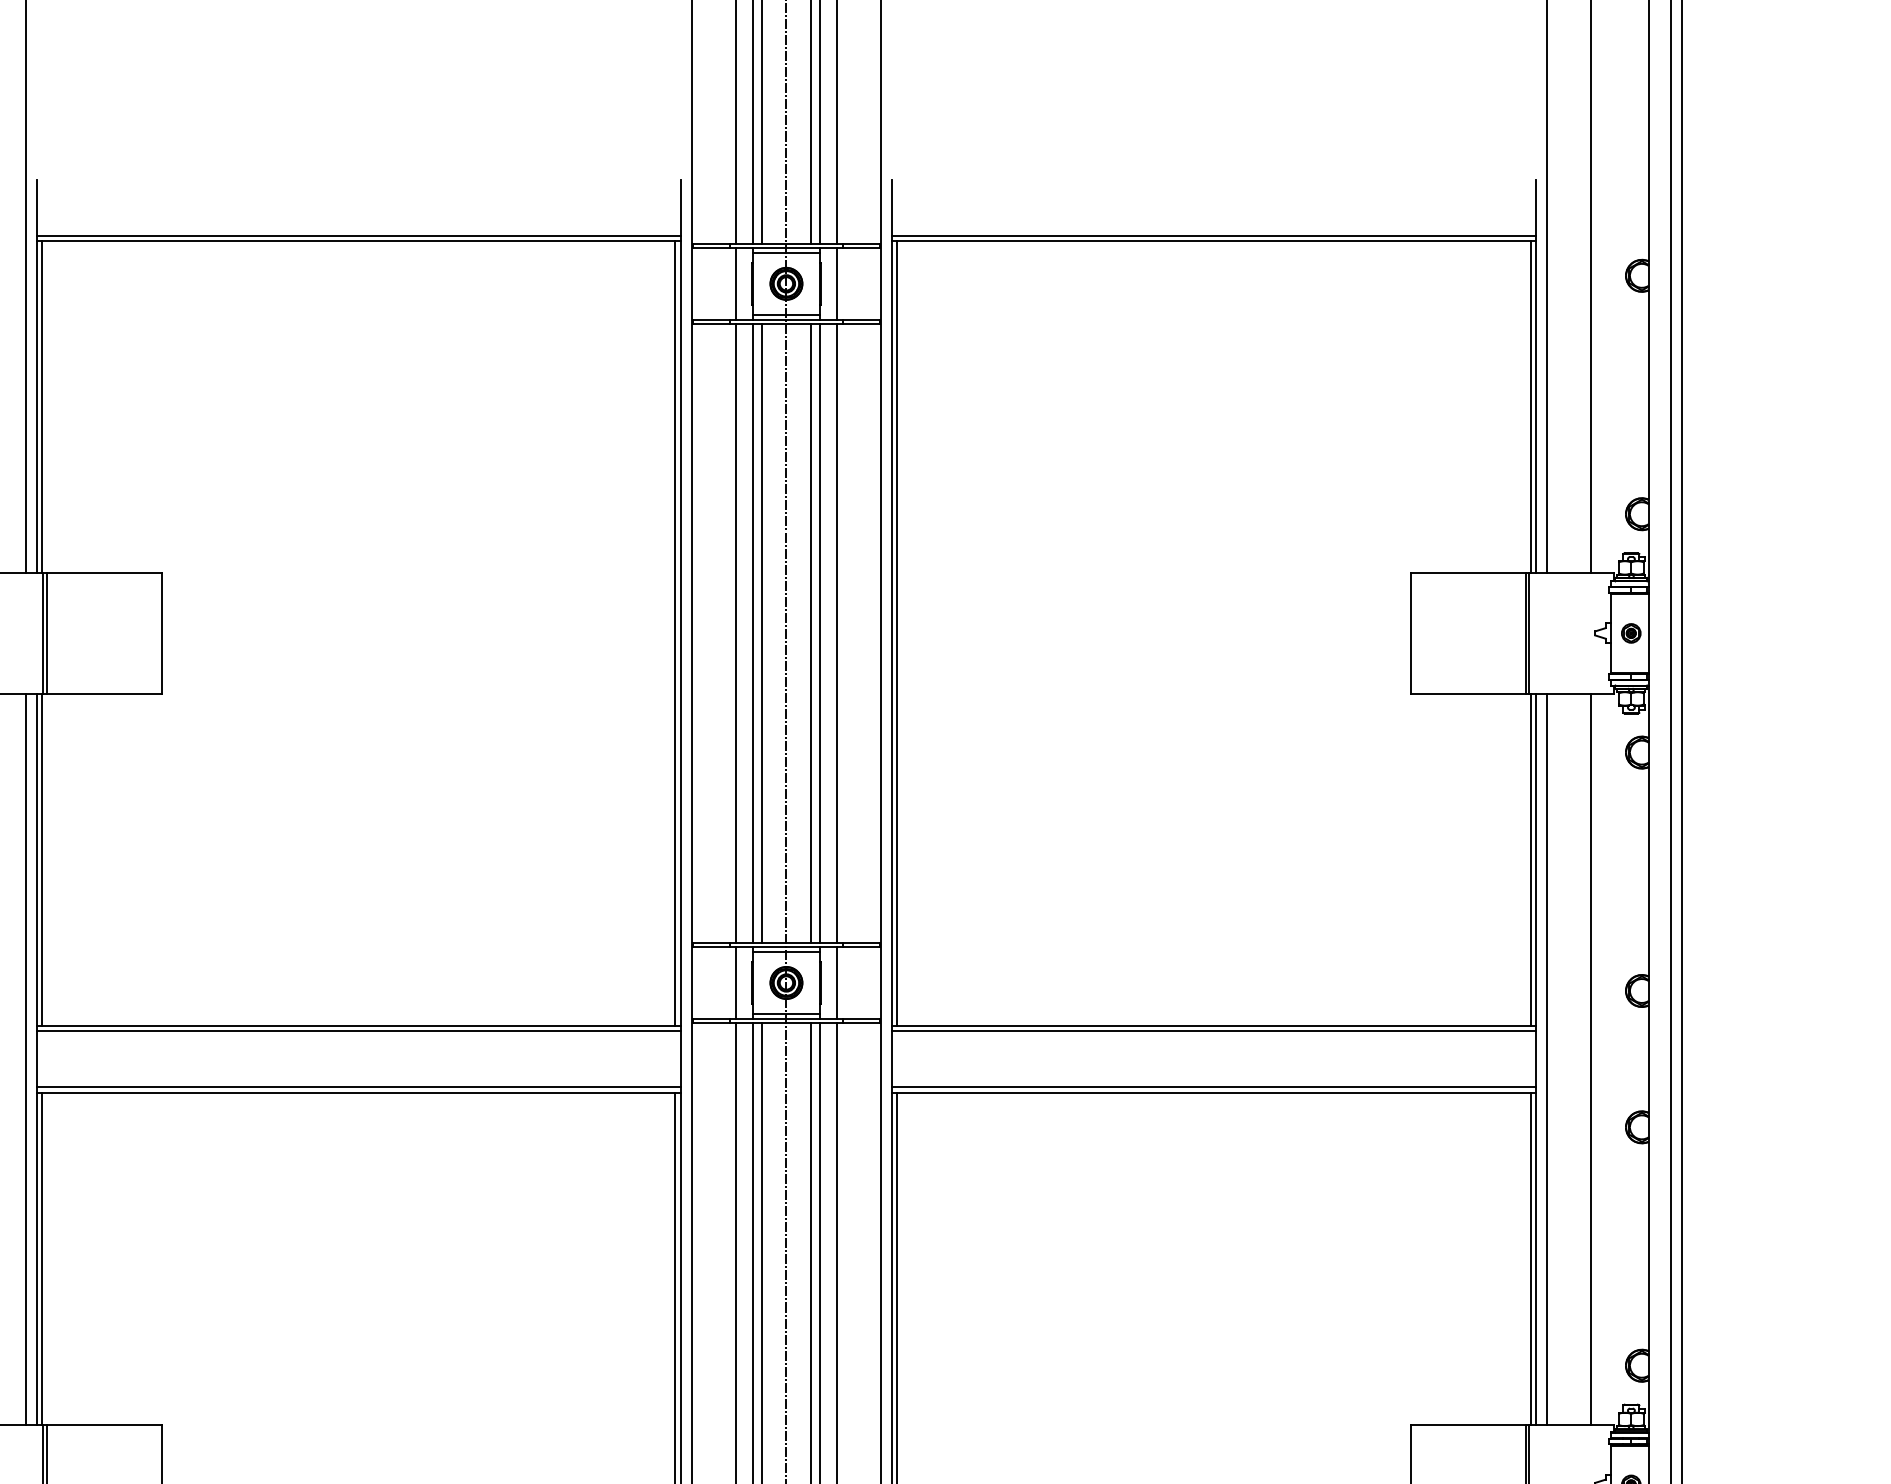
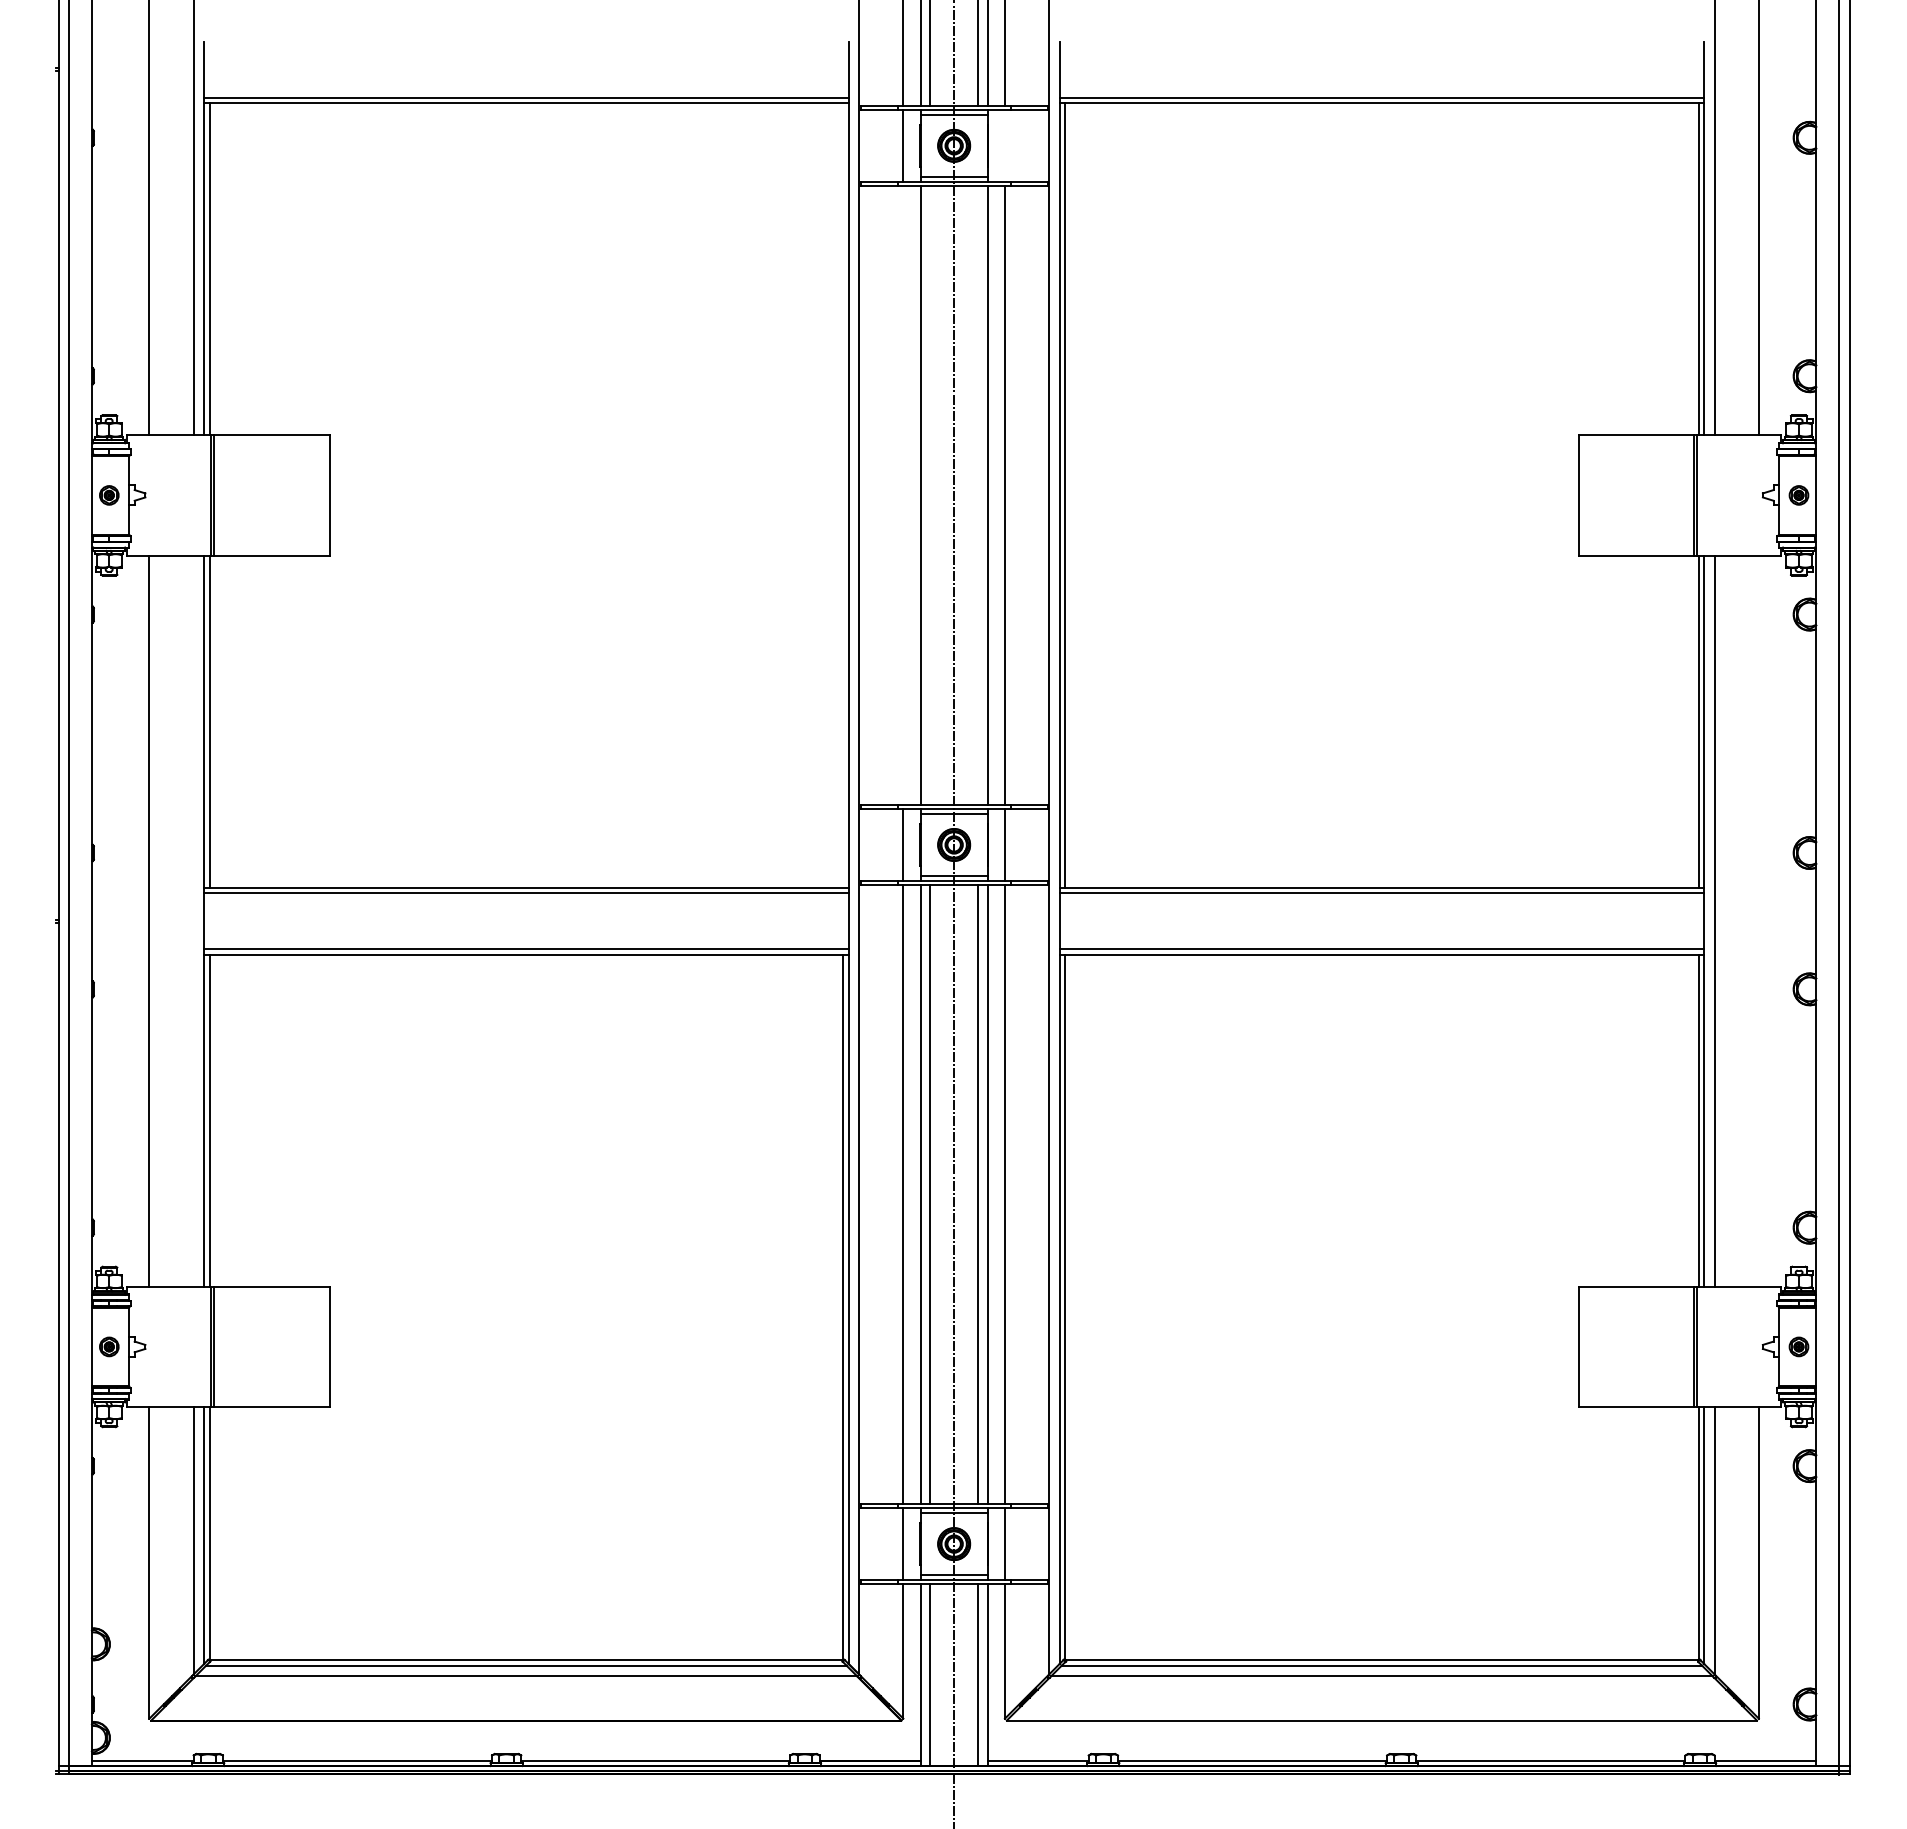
line: (836, 283) -> (1004, 145), removed
line: (735, 632) -> (903, 494), removed
line: (762, 632) -> (930, 494), removed
line: (810, 632) -> (978, 494), removed
line: (675, 633) -> (843, 495), removed
line: (25, 1058) -> (193, 920), removed
line: (1590, 1058) -> (1758, 920), removed

